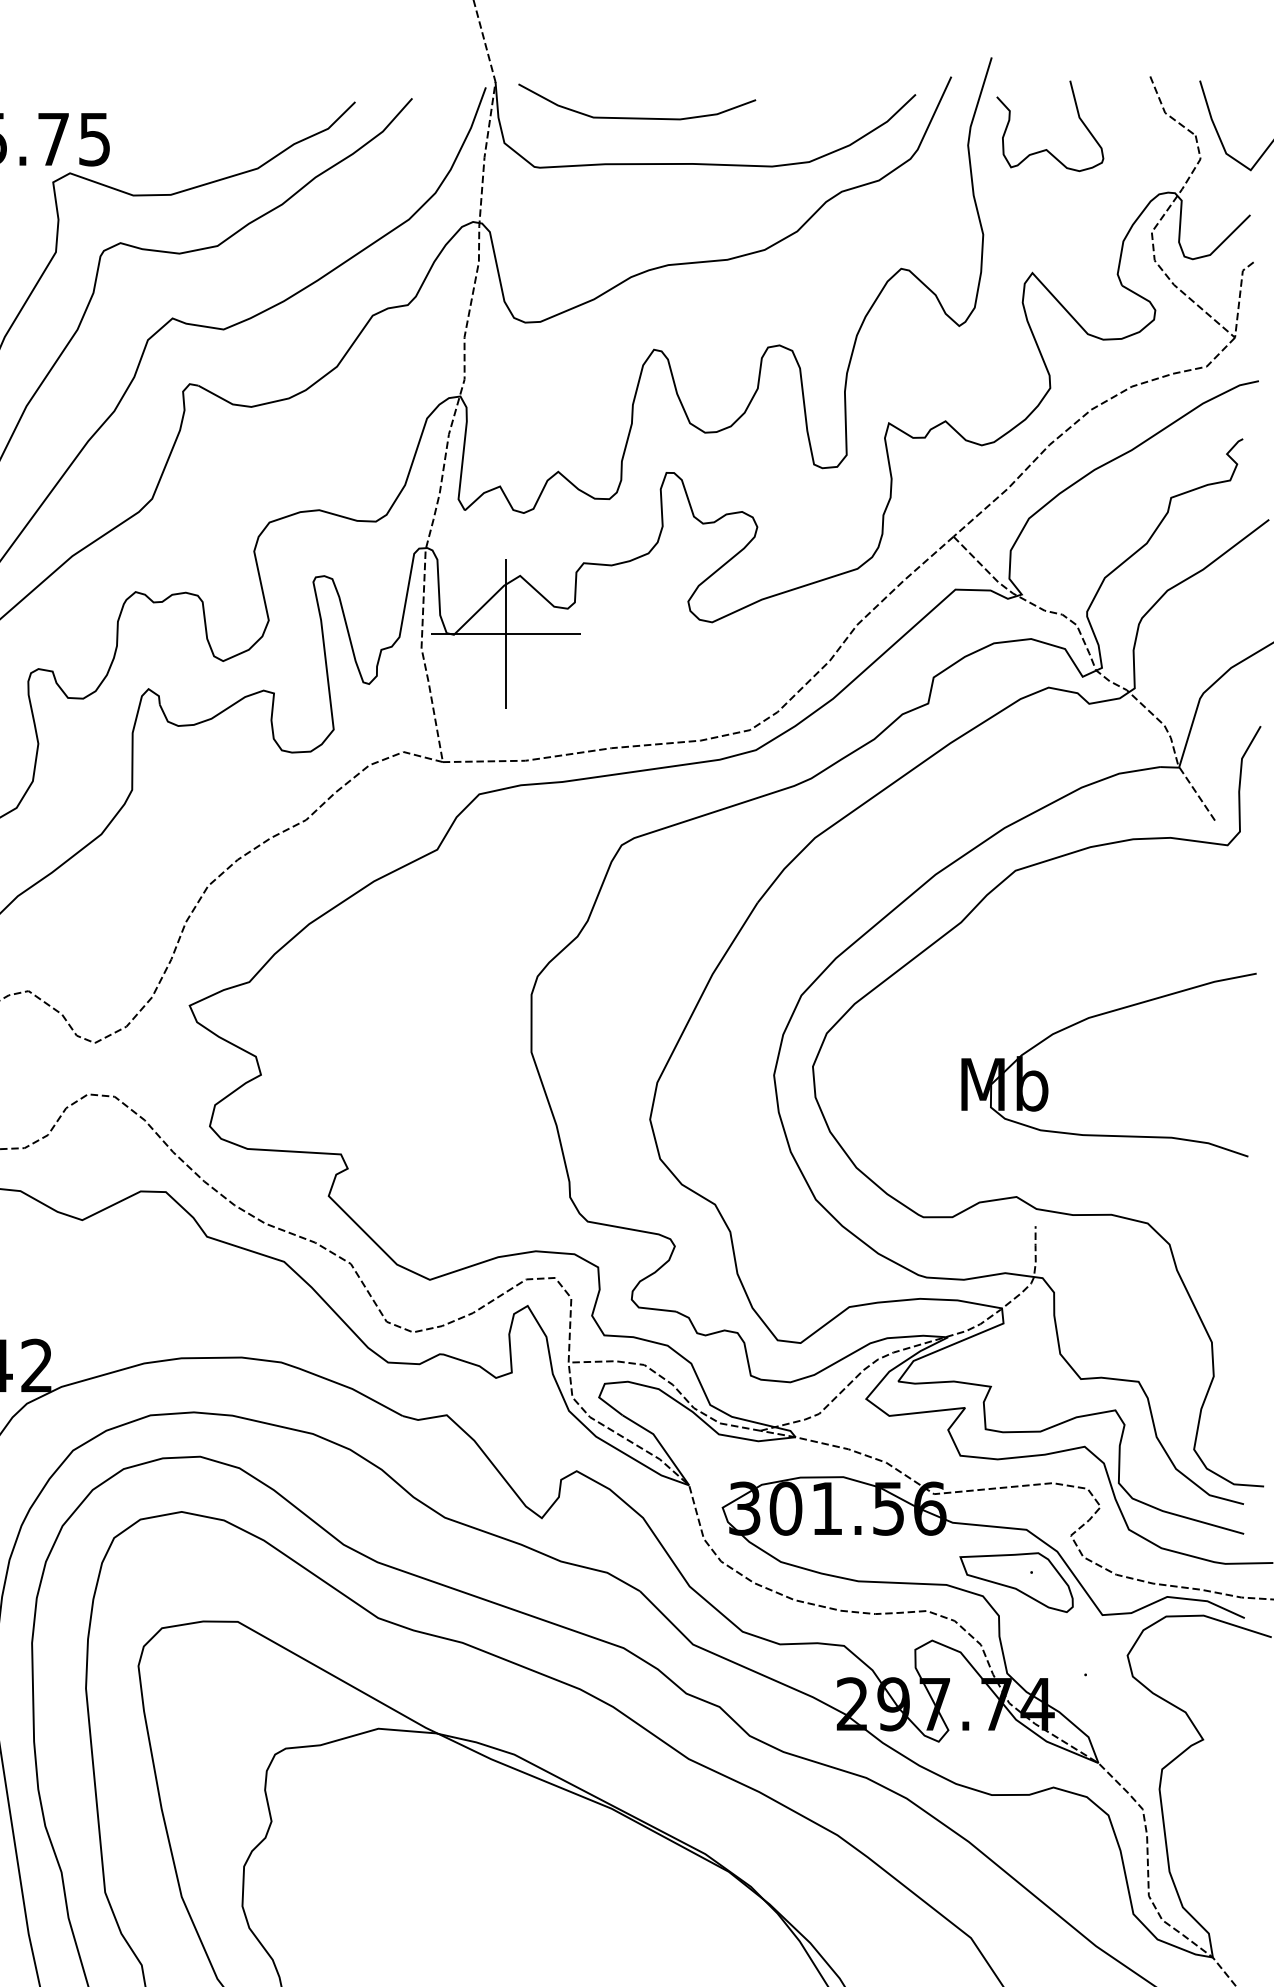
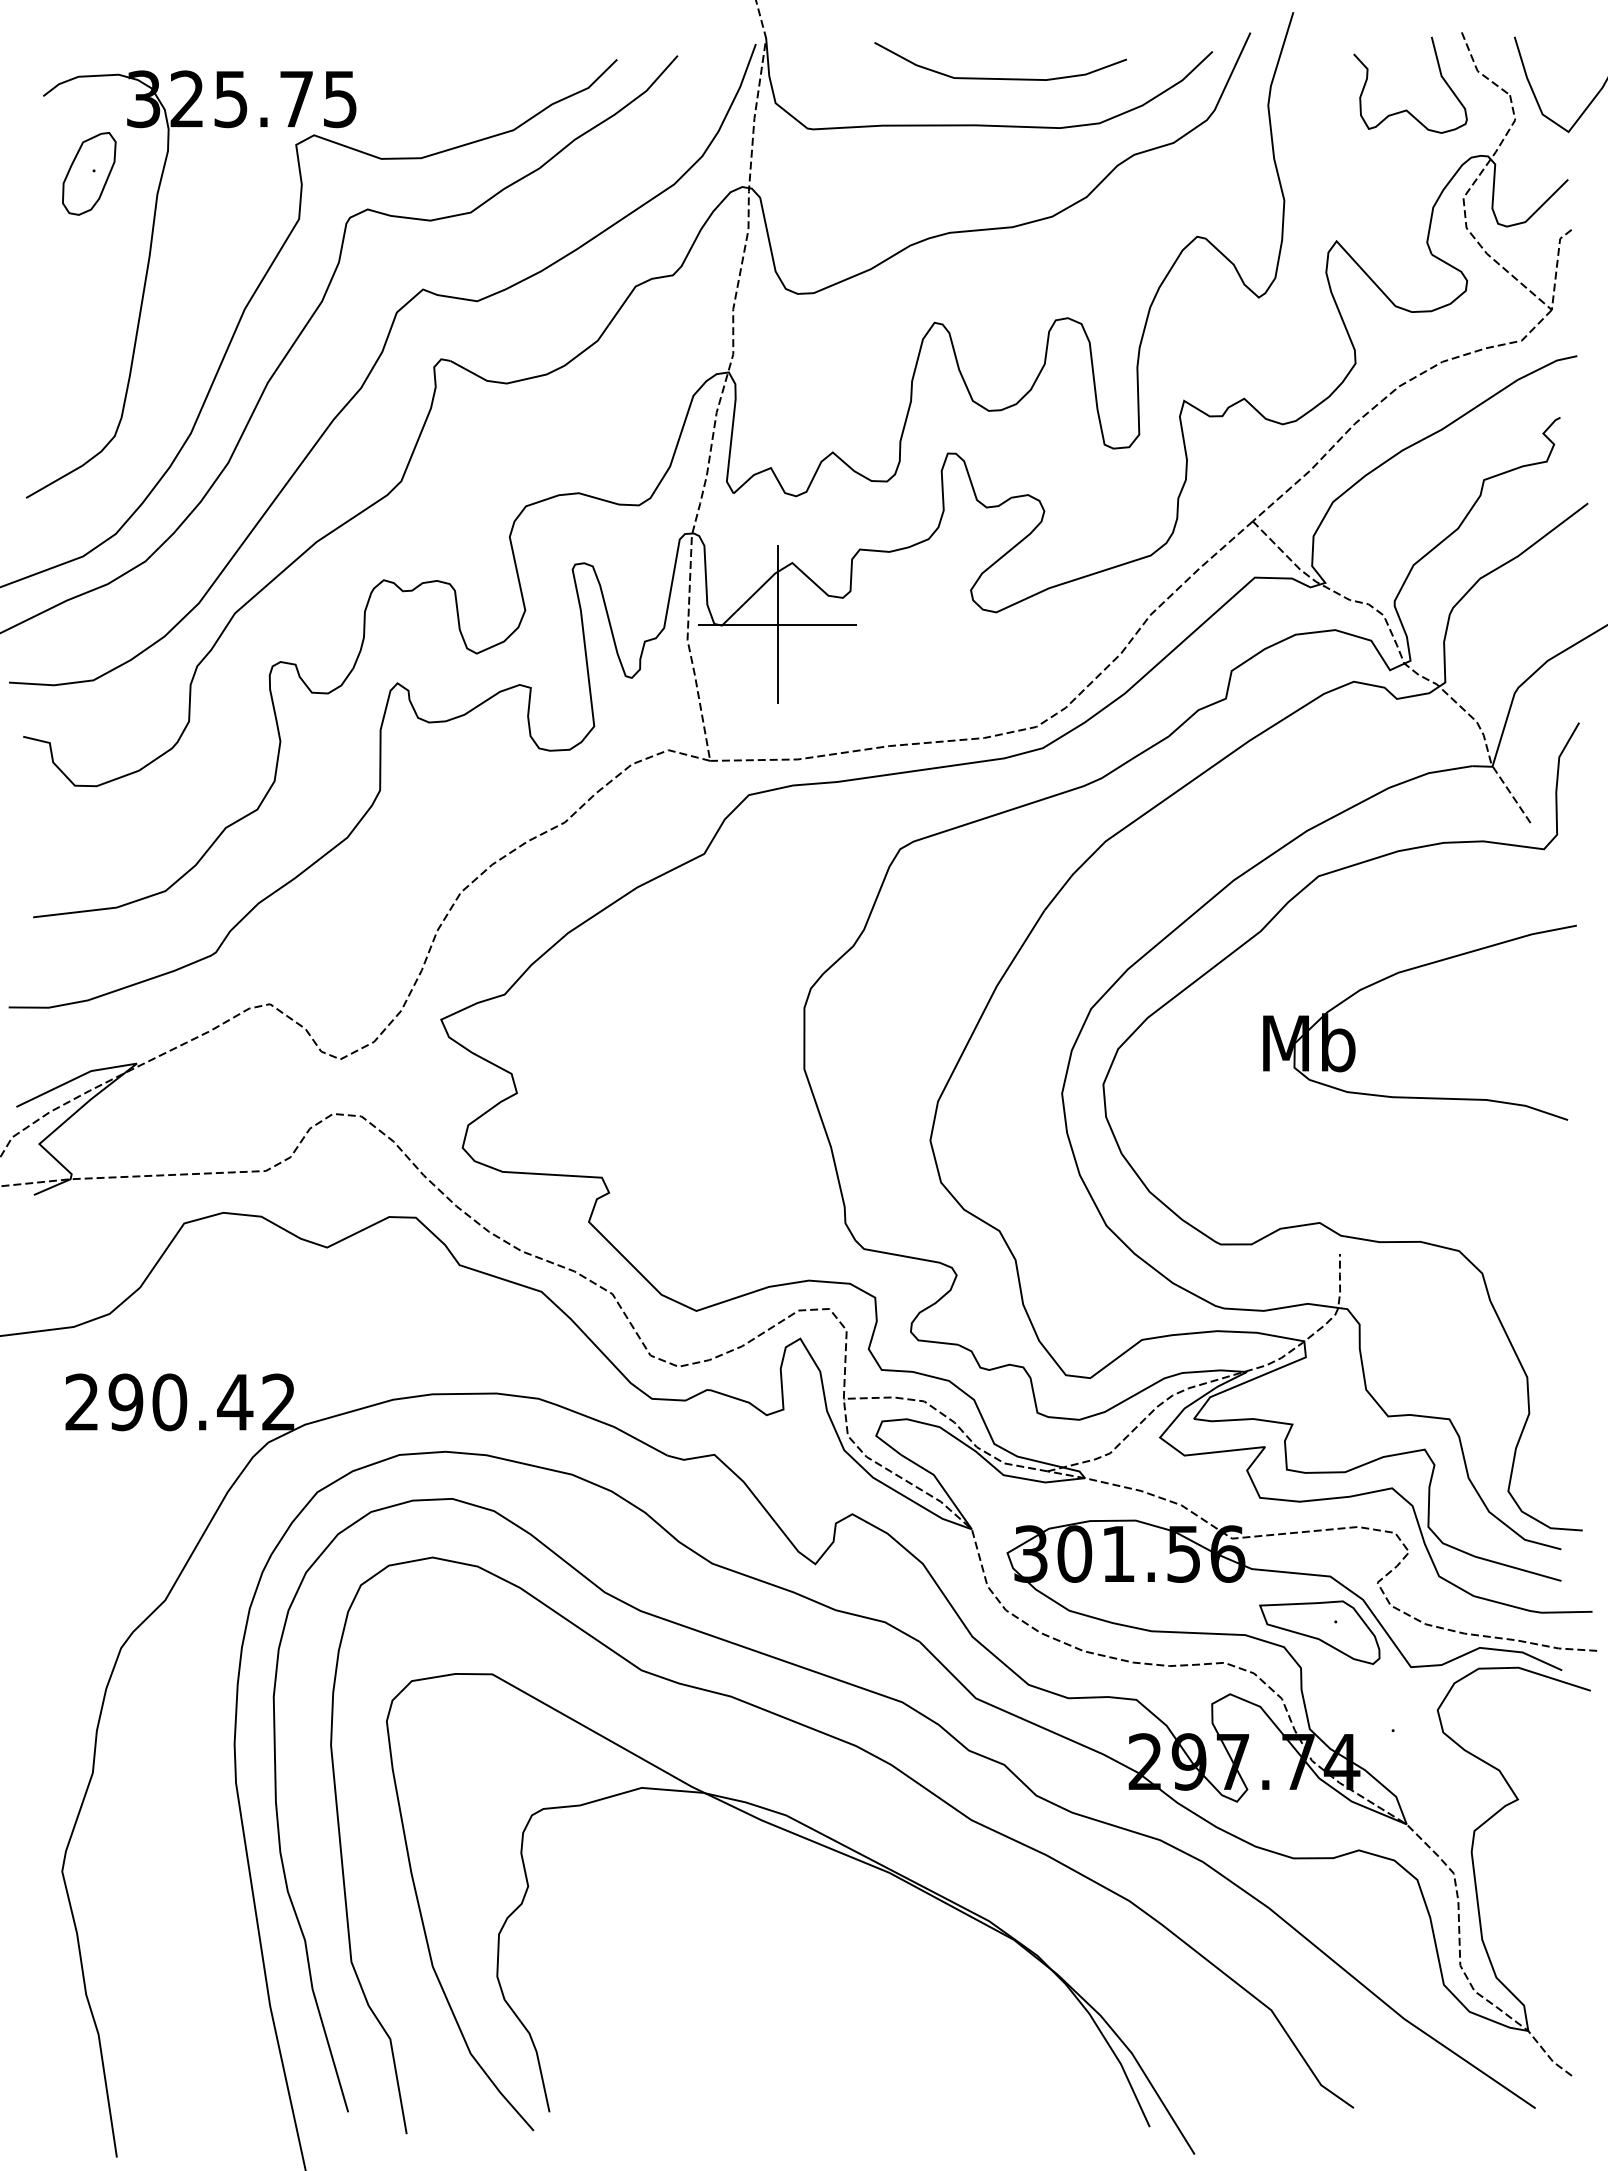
curve: (637, 117) -> (1000, 78), moved
curve: (1046, 149) -> (1406, 109), moved
part: (1097, 1016) -> (1407, 971), moved

